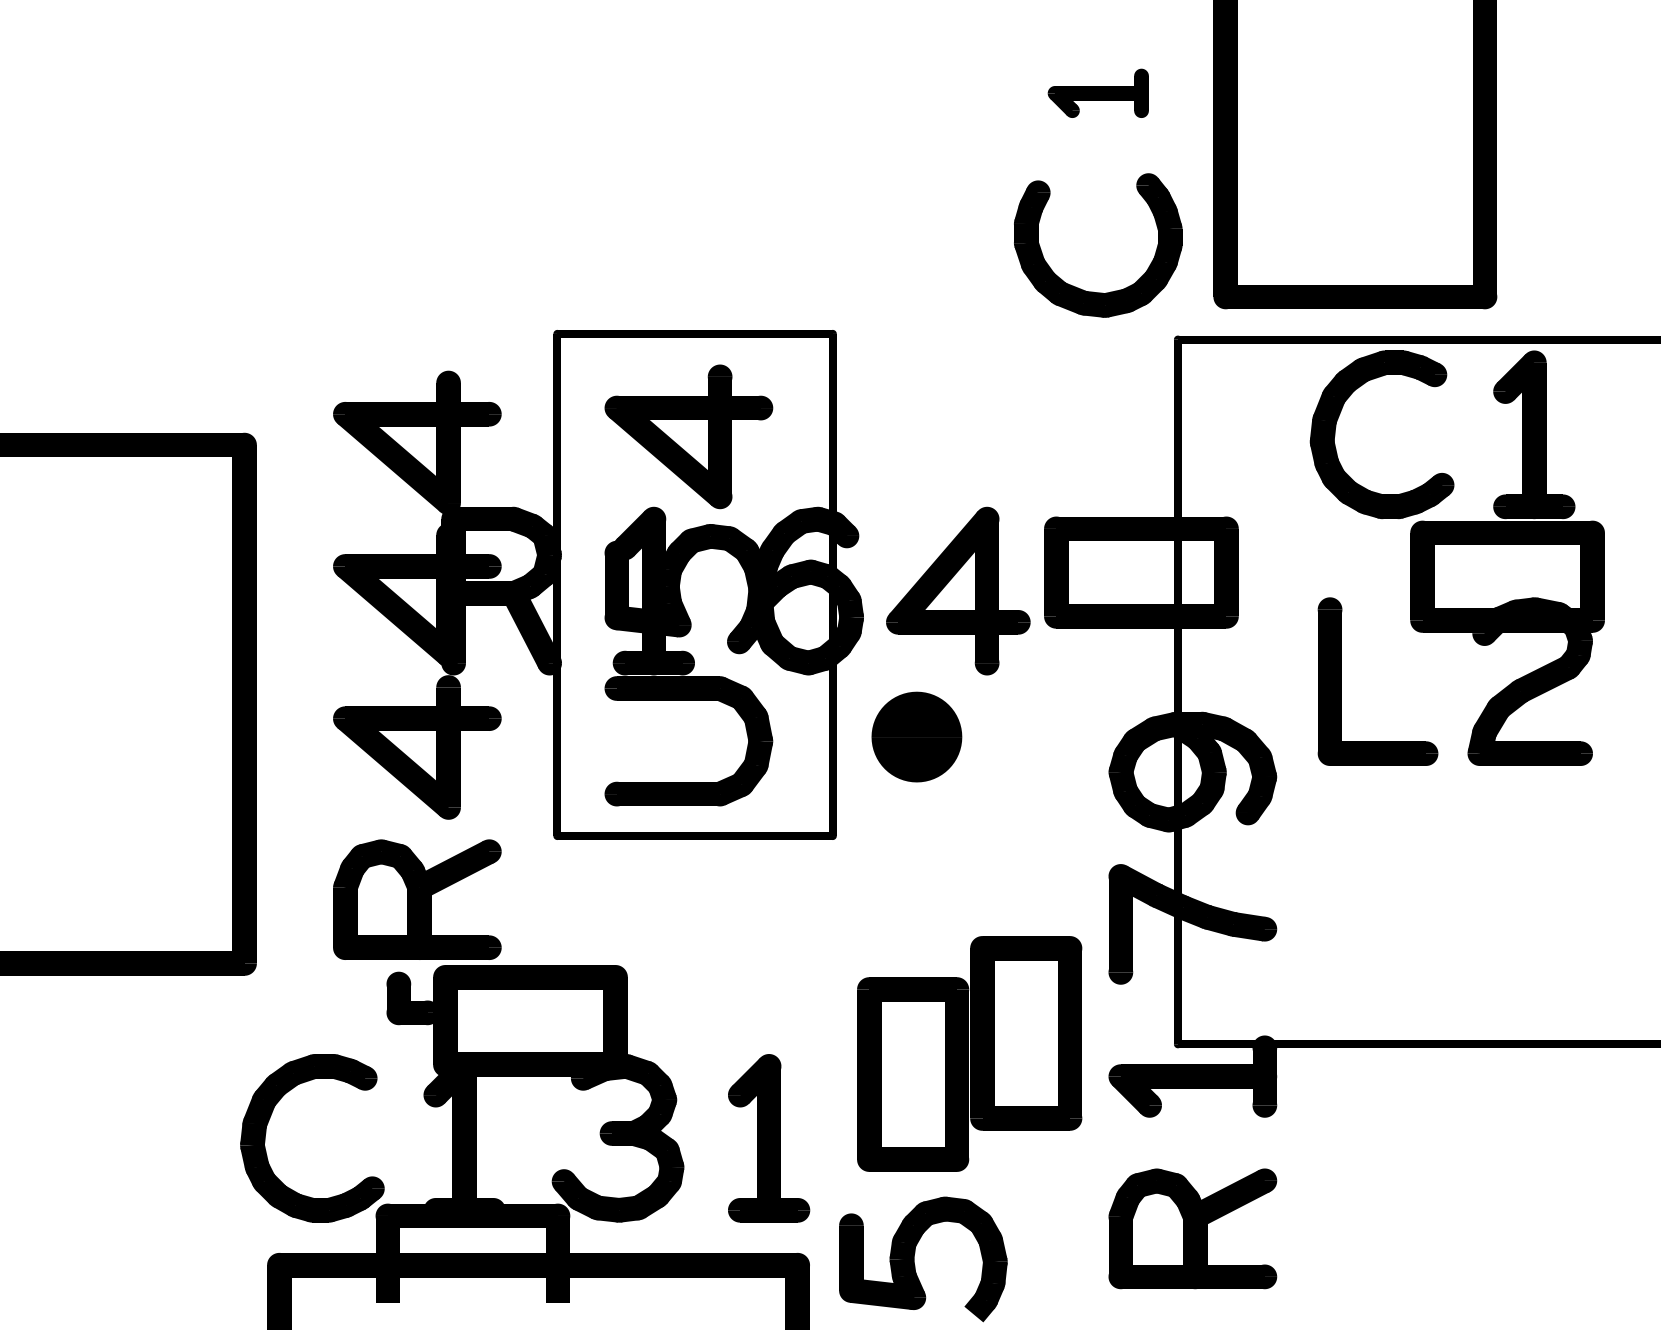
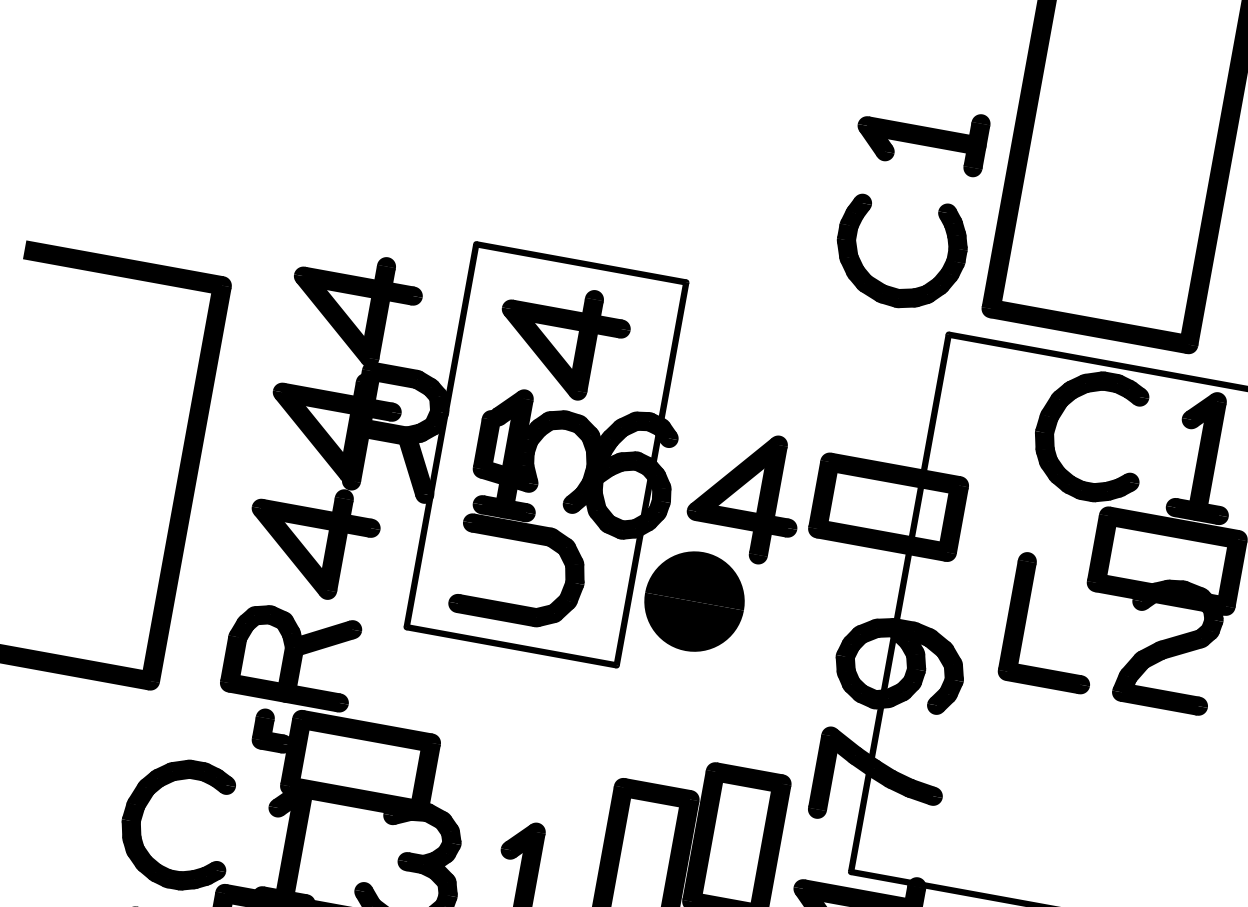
part: (1098, 93) -> (922, 135), size x1.67
part: (916, 736) -> (694, 601), size x1.43

